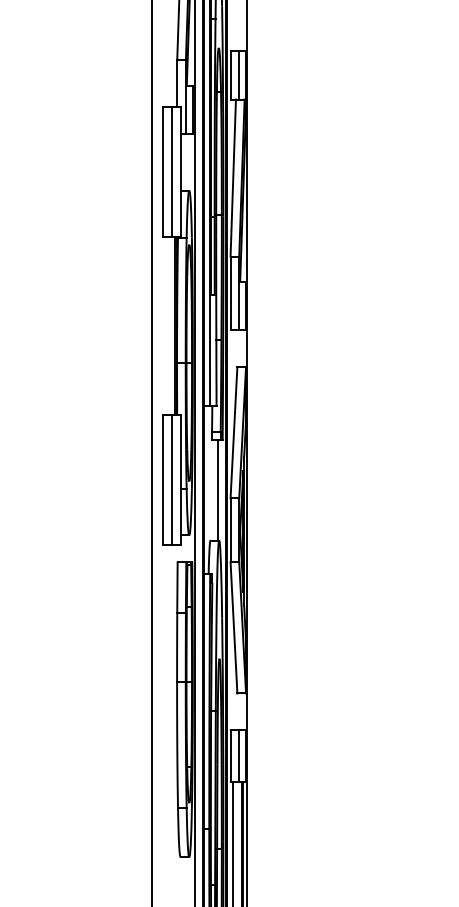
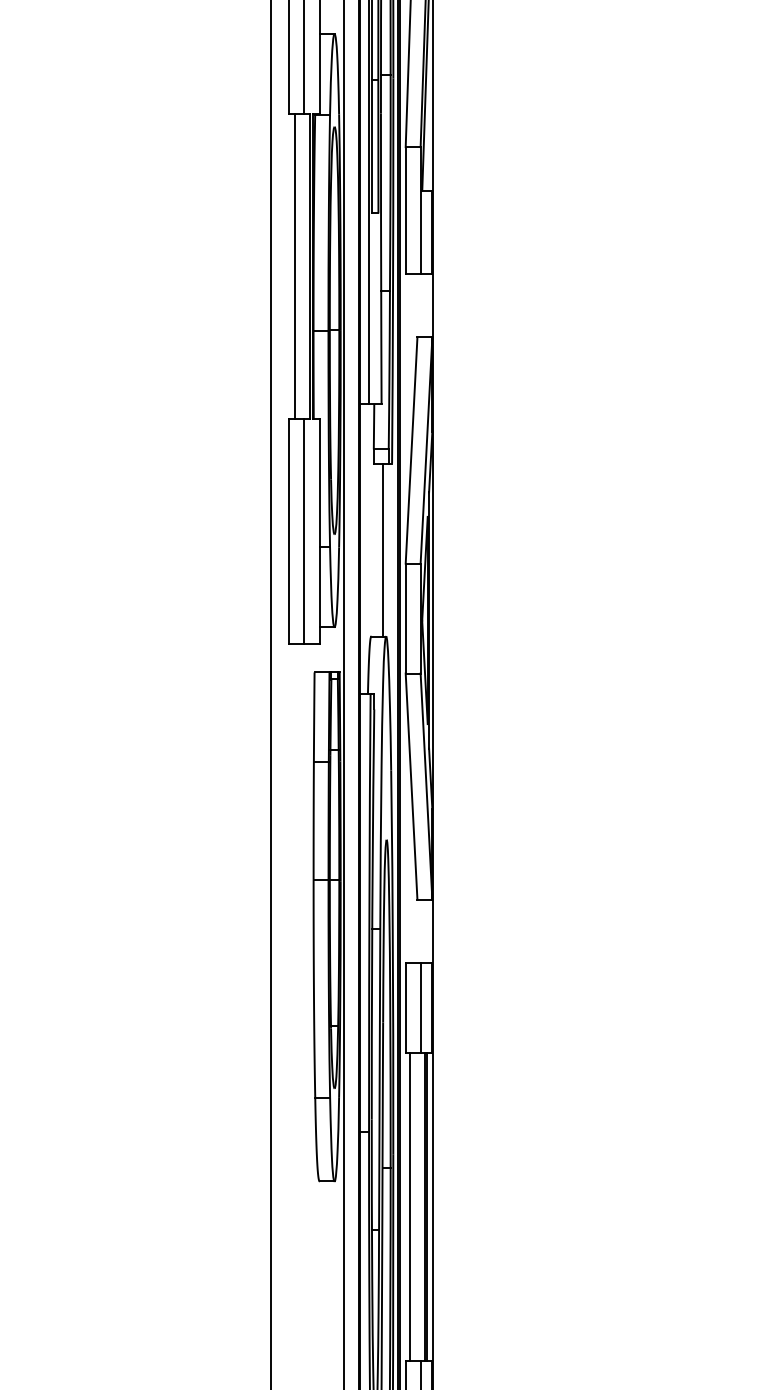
line: (166, 325) -> (295, 265), added

